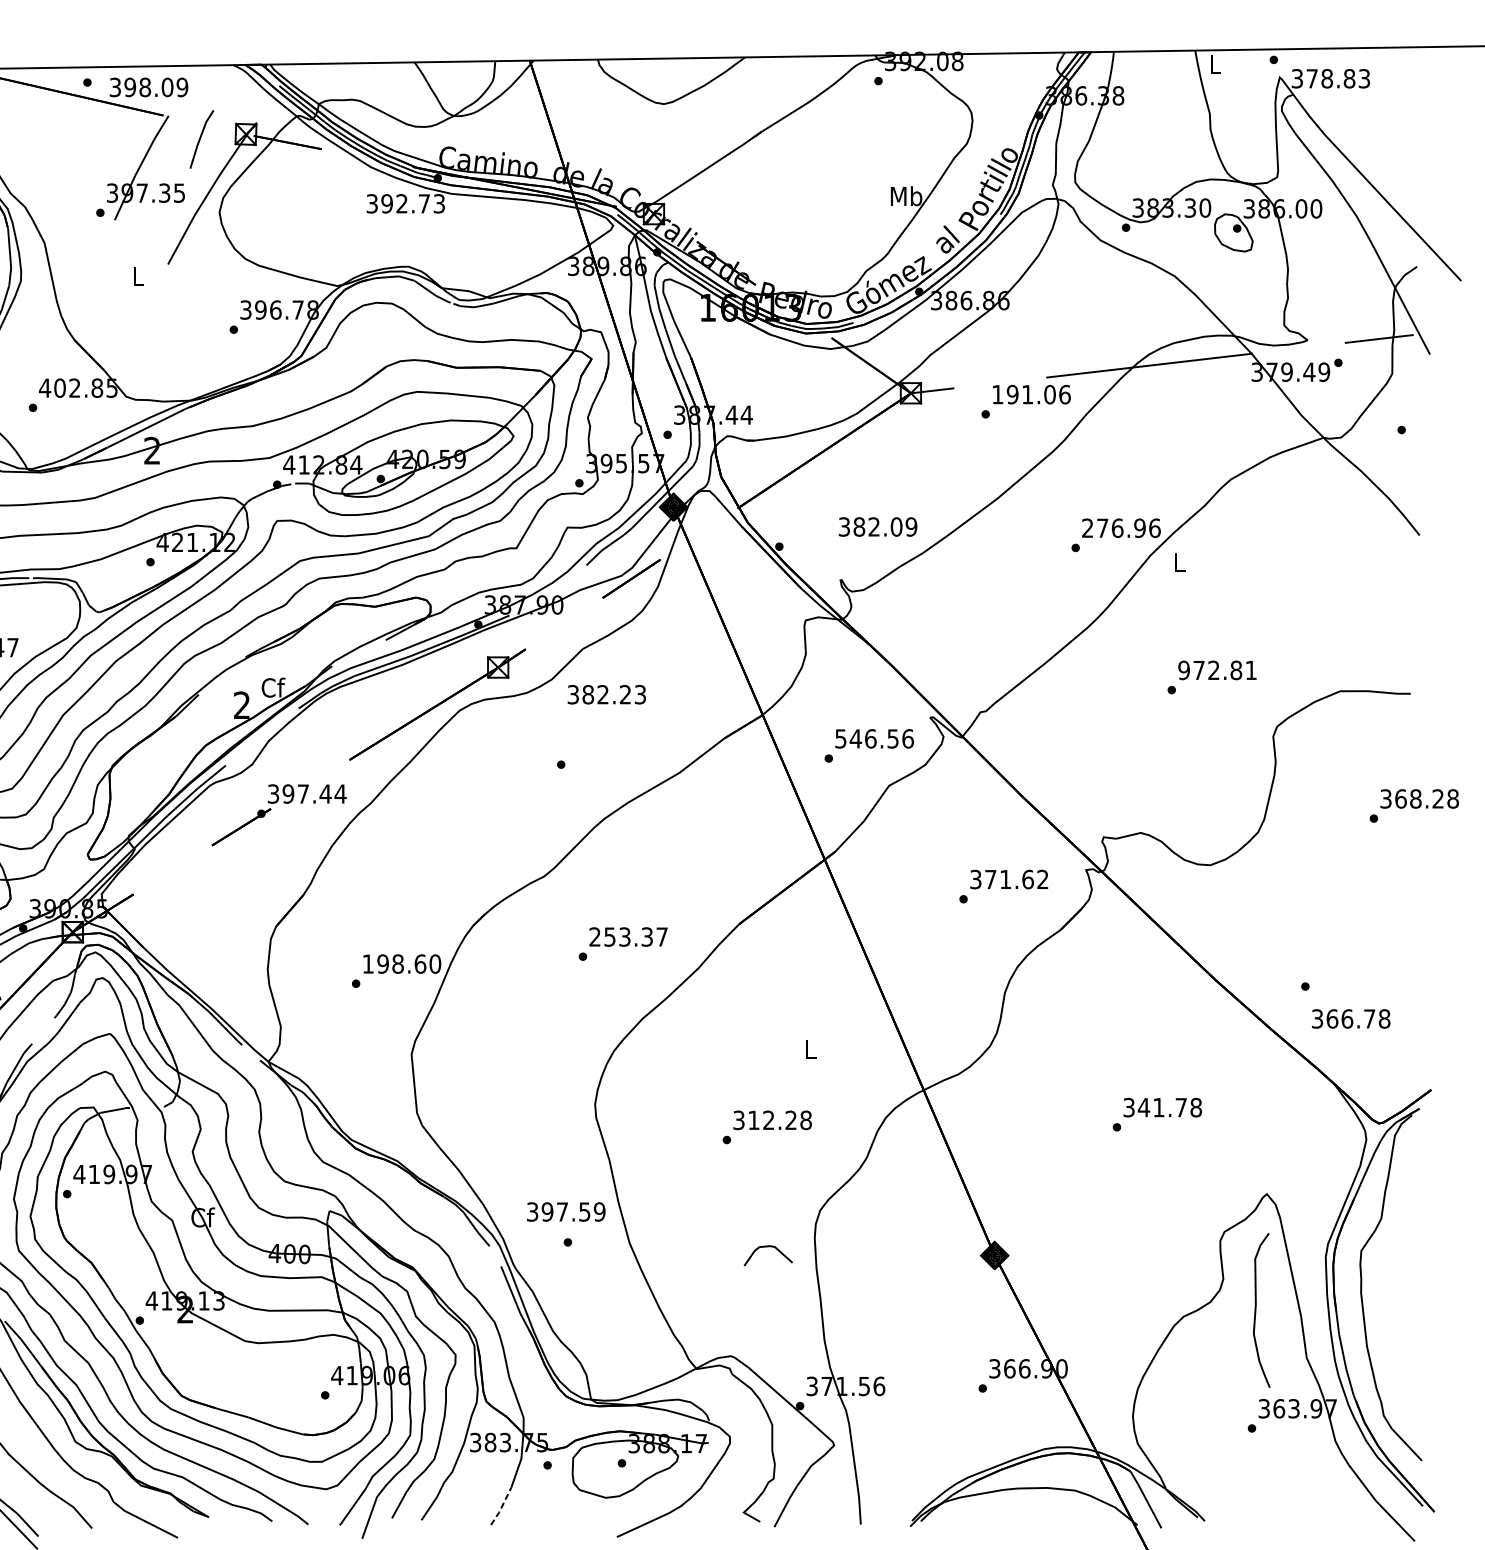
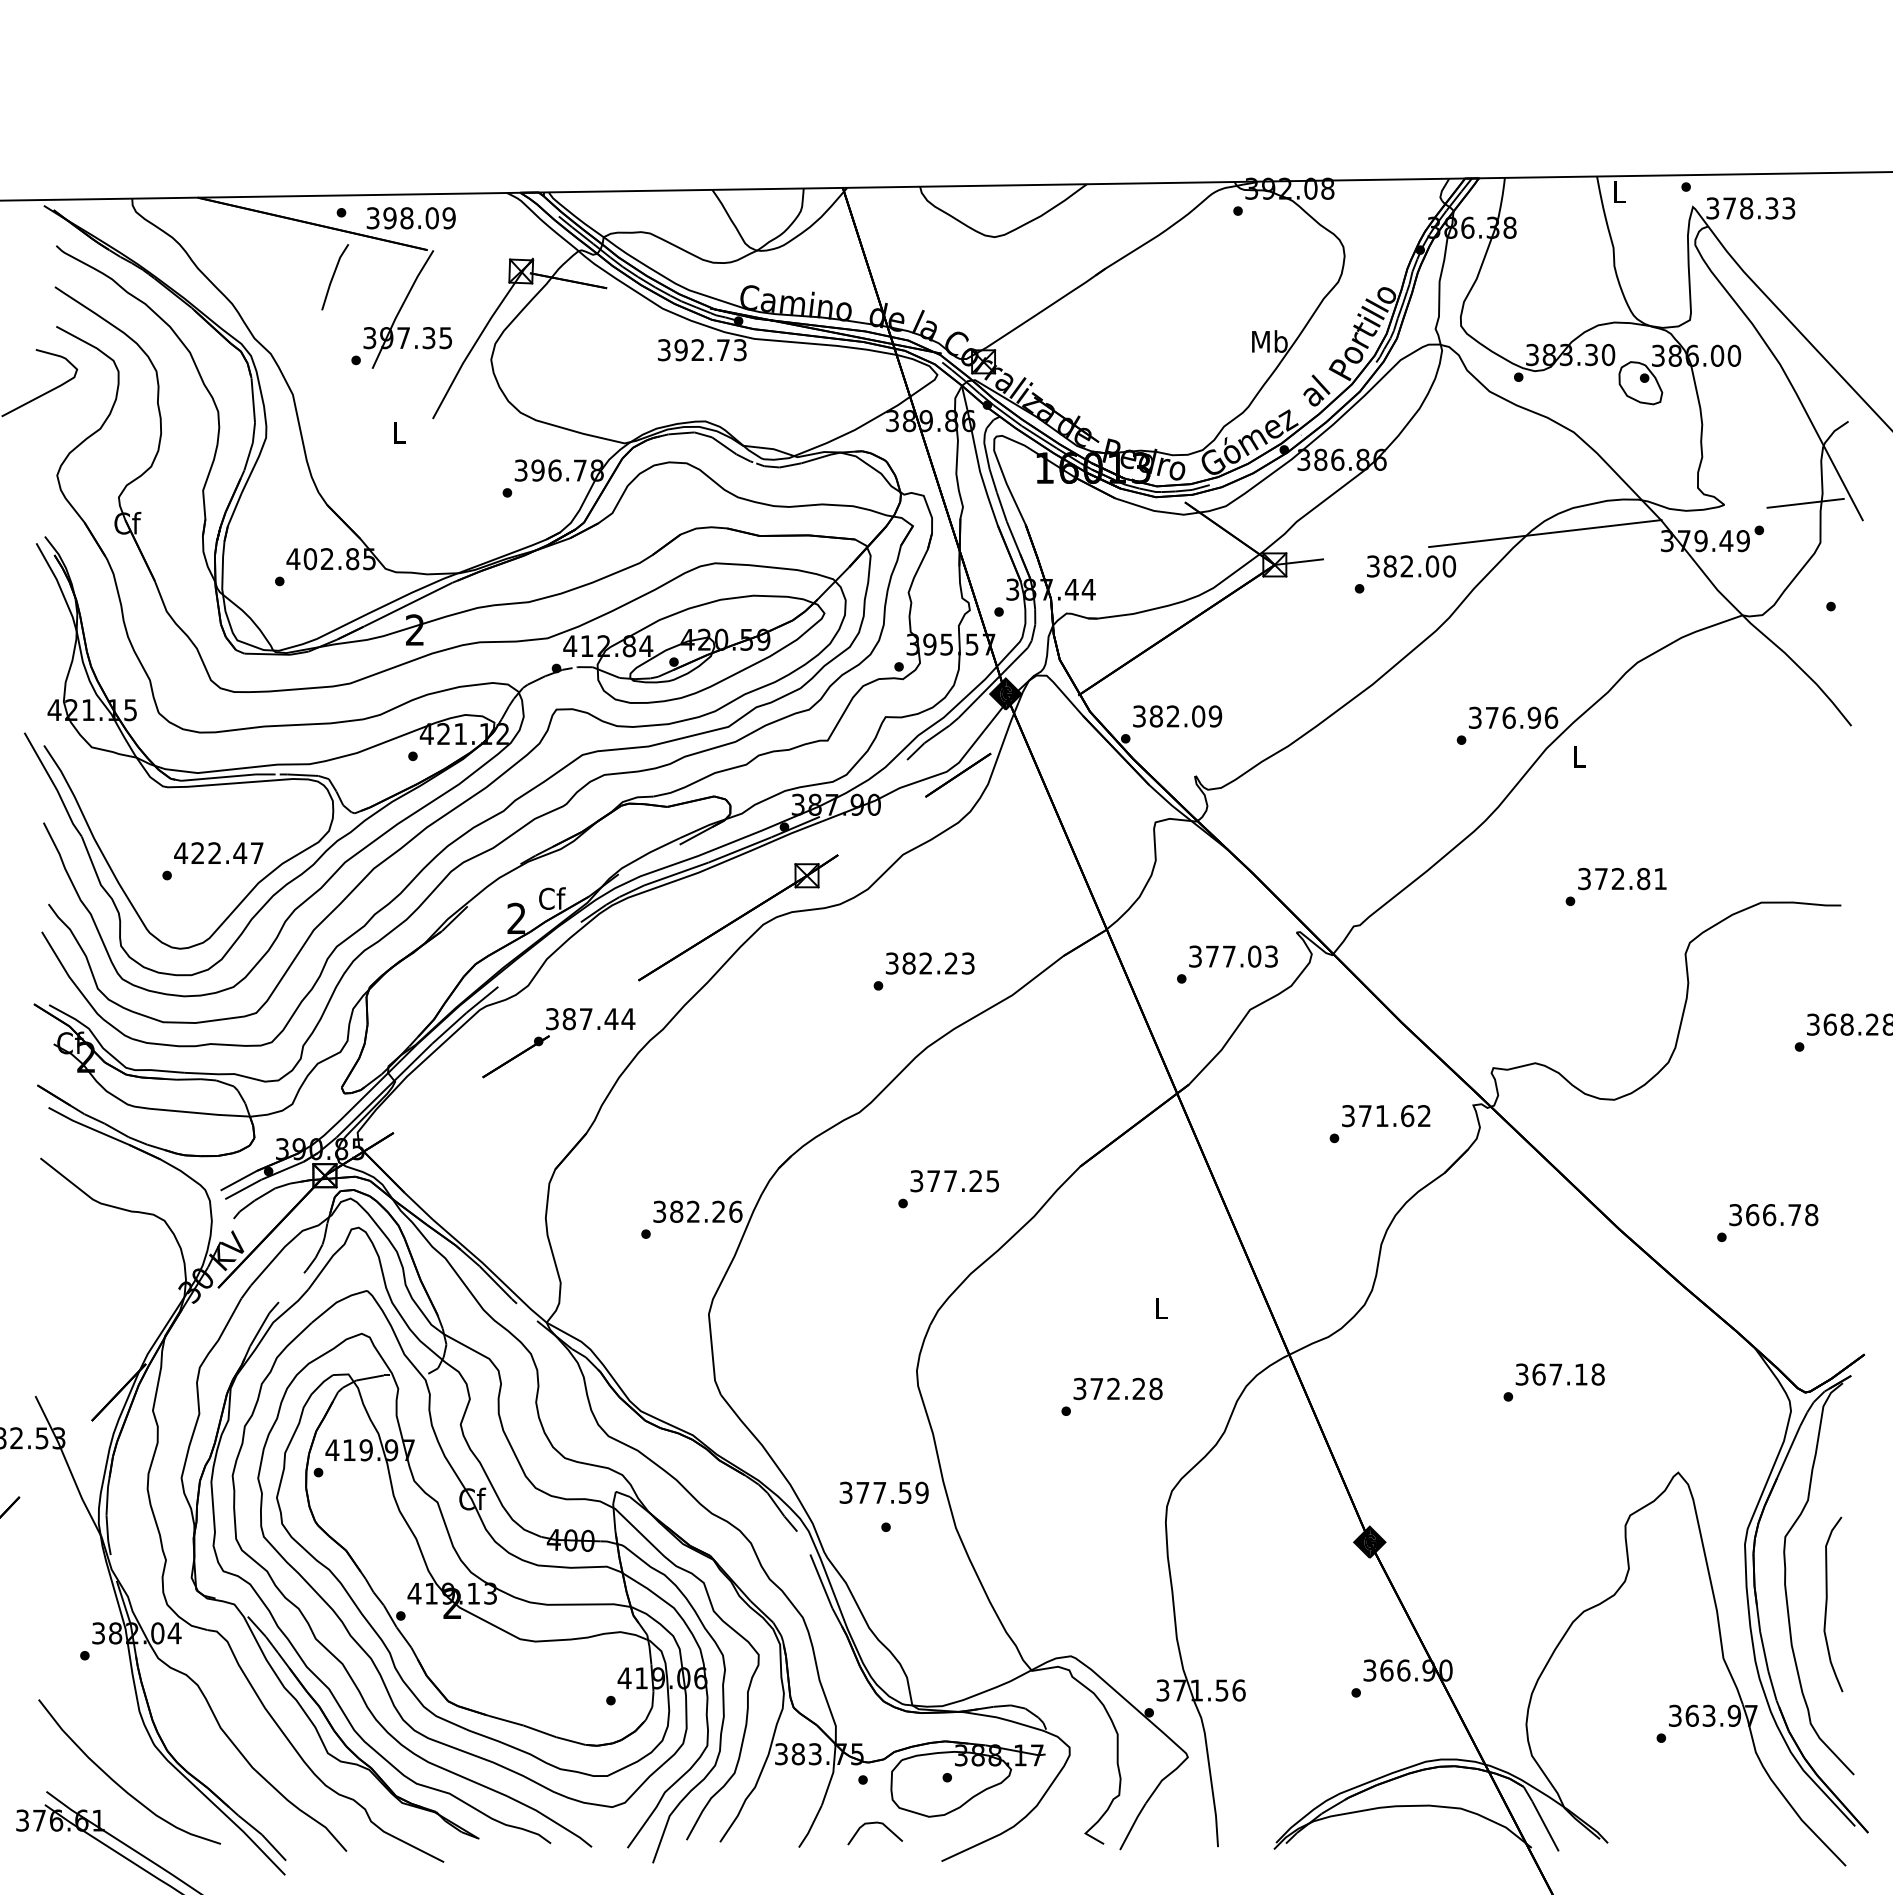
text: (1349, 78) -> (1771, 208), 378.83 -> 378.33
line: (200, 139) -> (333, 277), moved
text: (1031, 394) -> (1411, 566), 191.06 -> 382.00
text: (878, 527) -> (1177, 716), moved
text: (1087, 527) -> (1475, 717), 276.96 -> 376.96
text: (1184, 669) -> (1584, 878), 972.81 -> 372.81
text: (606, 694) -> (929, 963), moved
text: (874, 738) -> (1233, 956), 546.56 -> 377.03
text: (287, 794) -> (568, 1019), 397.44 -> 387.44
text: (628, 937) -> (954, 1181), 253.37 -> 377.25
text: (401, 963) -> (697, 1211), 198.60 -> 382.26
text: (1350, 1019) -> (1773, 1215), moved
text: (1162, 1107) -> (1559, 1374), 341.78 -> 367.18
text: (753, 1119) -> (1096, 1388), 312.28 -> 372.28
text: (547, 1211) -> (862, 1492), 397.59 -> 377.59
curve: (764, 1247) -> (870, 1824), moved
curve: (1256, 1310) -> (1827, 1604), moved
line: (502, 1507) -> (811, 1827), dashed -> solid

